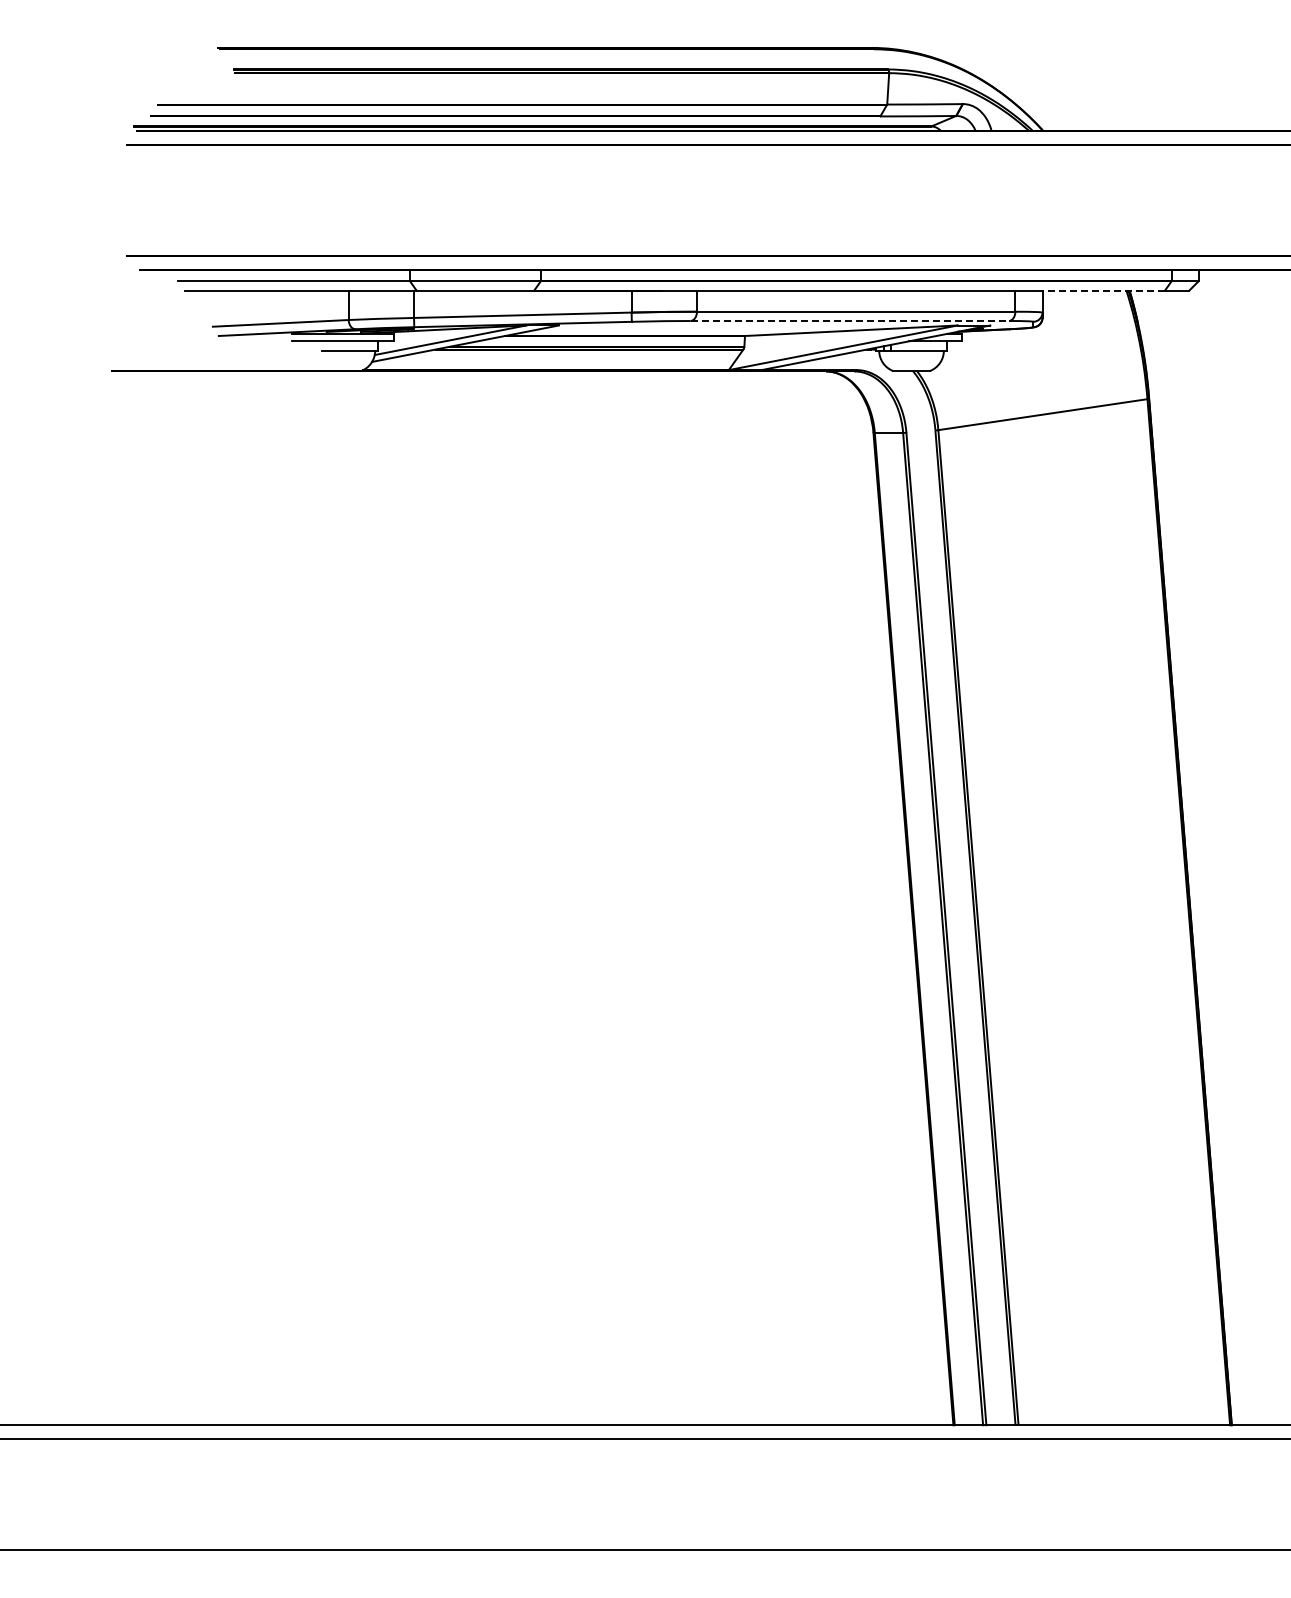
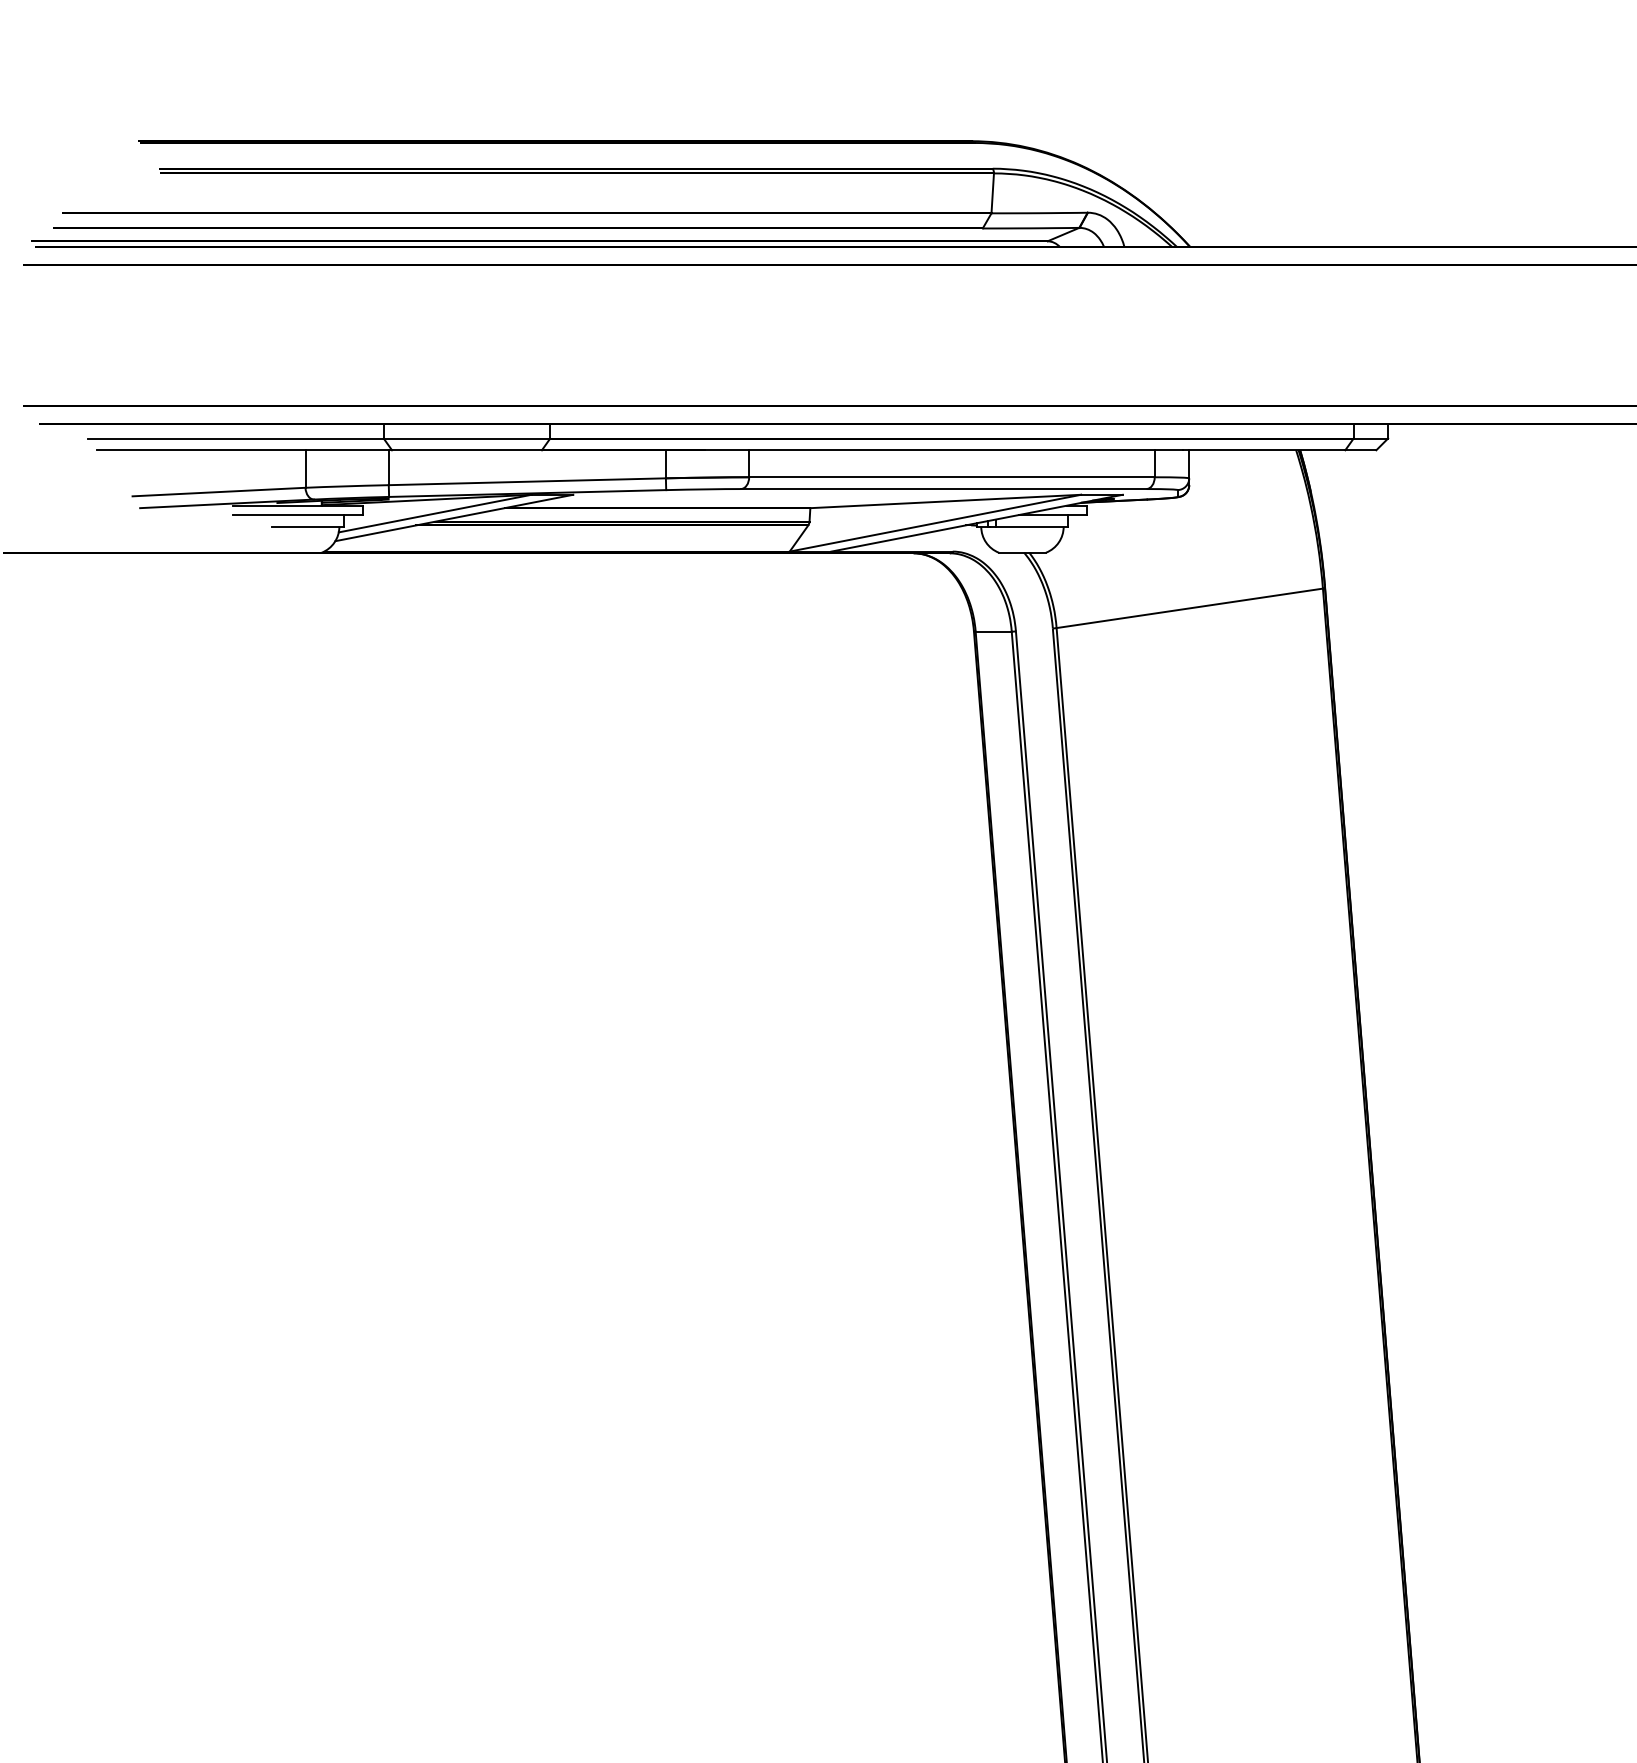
line: (1101, 290) -> (1264, 450), dashed -> solid
line: (850, 320) -> (944, 488), dashed -> solid

